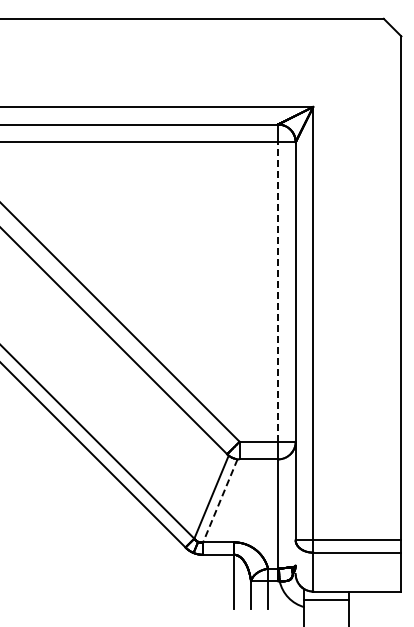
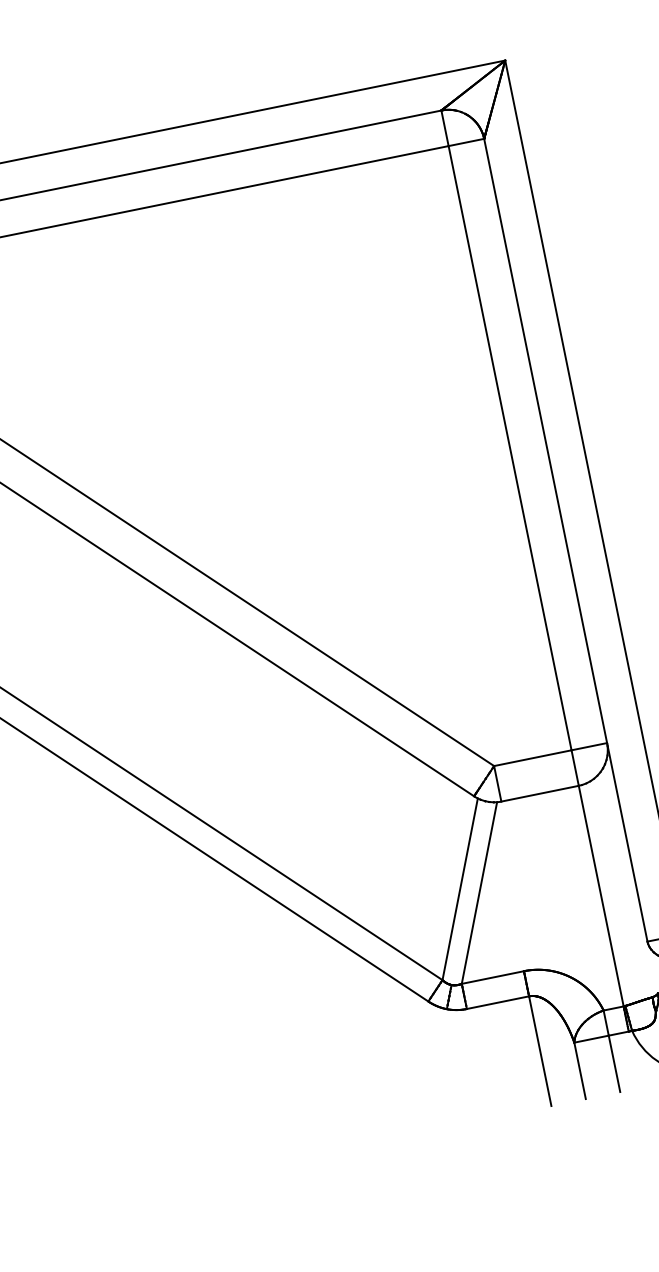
line: (278, 291) -> (510, 447), dashed -> solid
line: (220, 500) -> (479, 892), dashed -> solid

